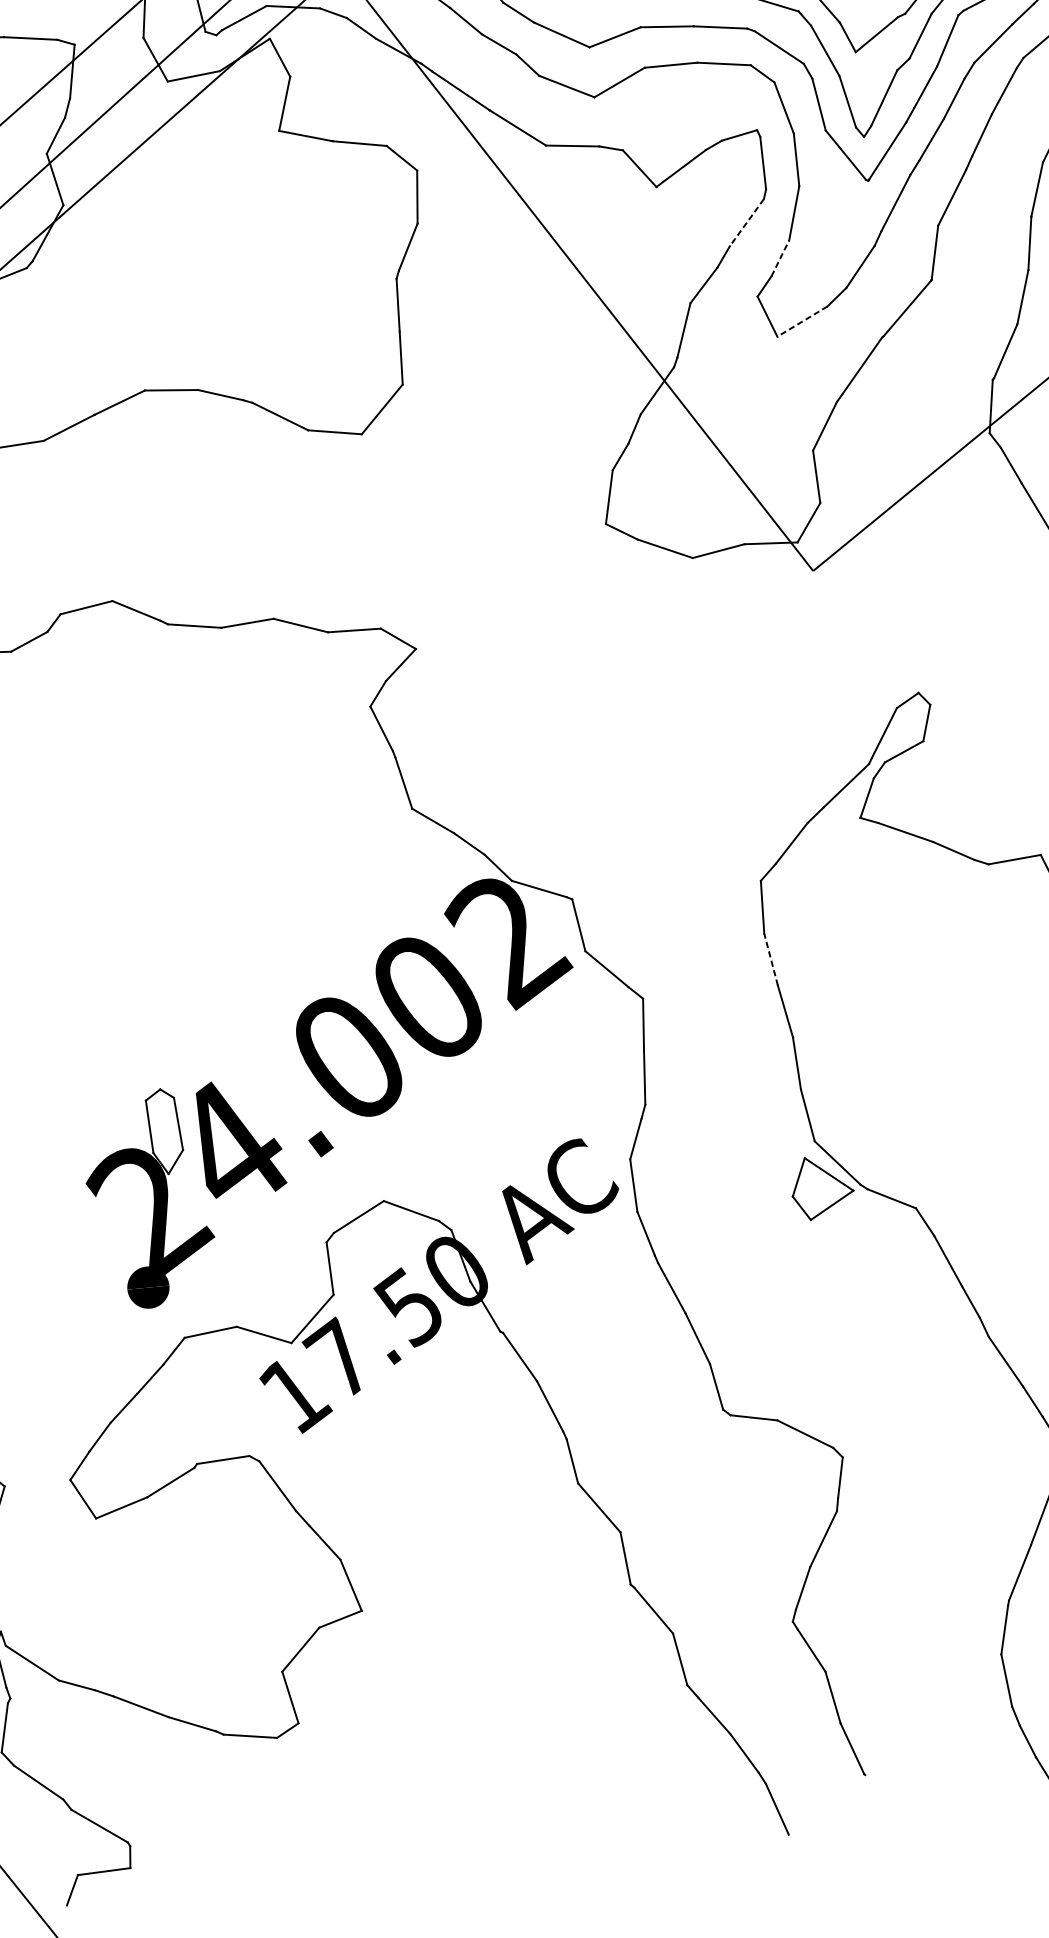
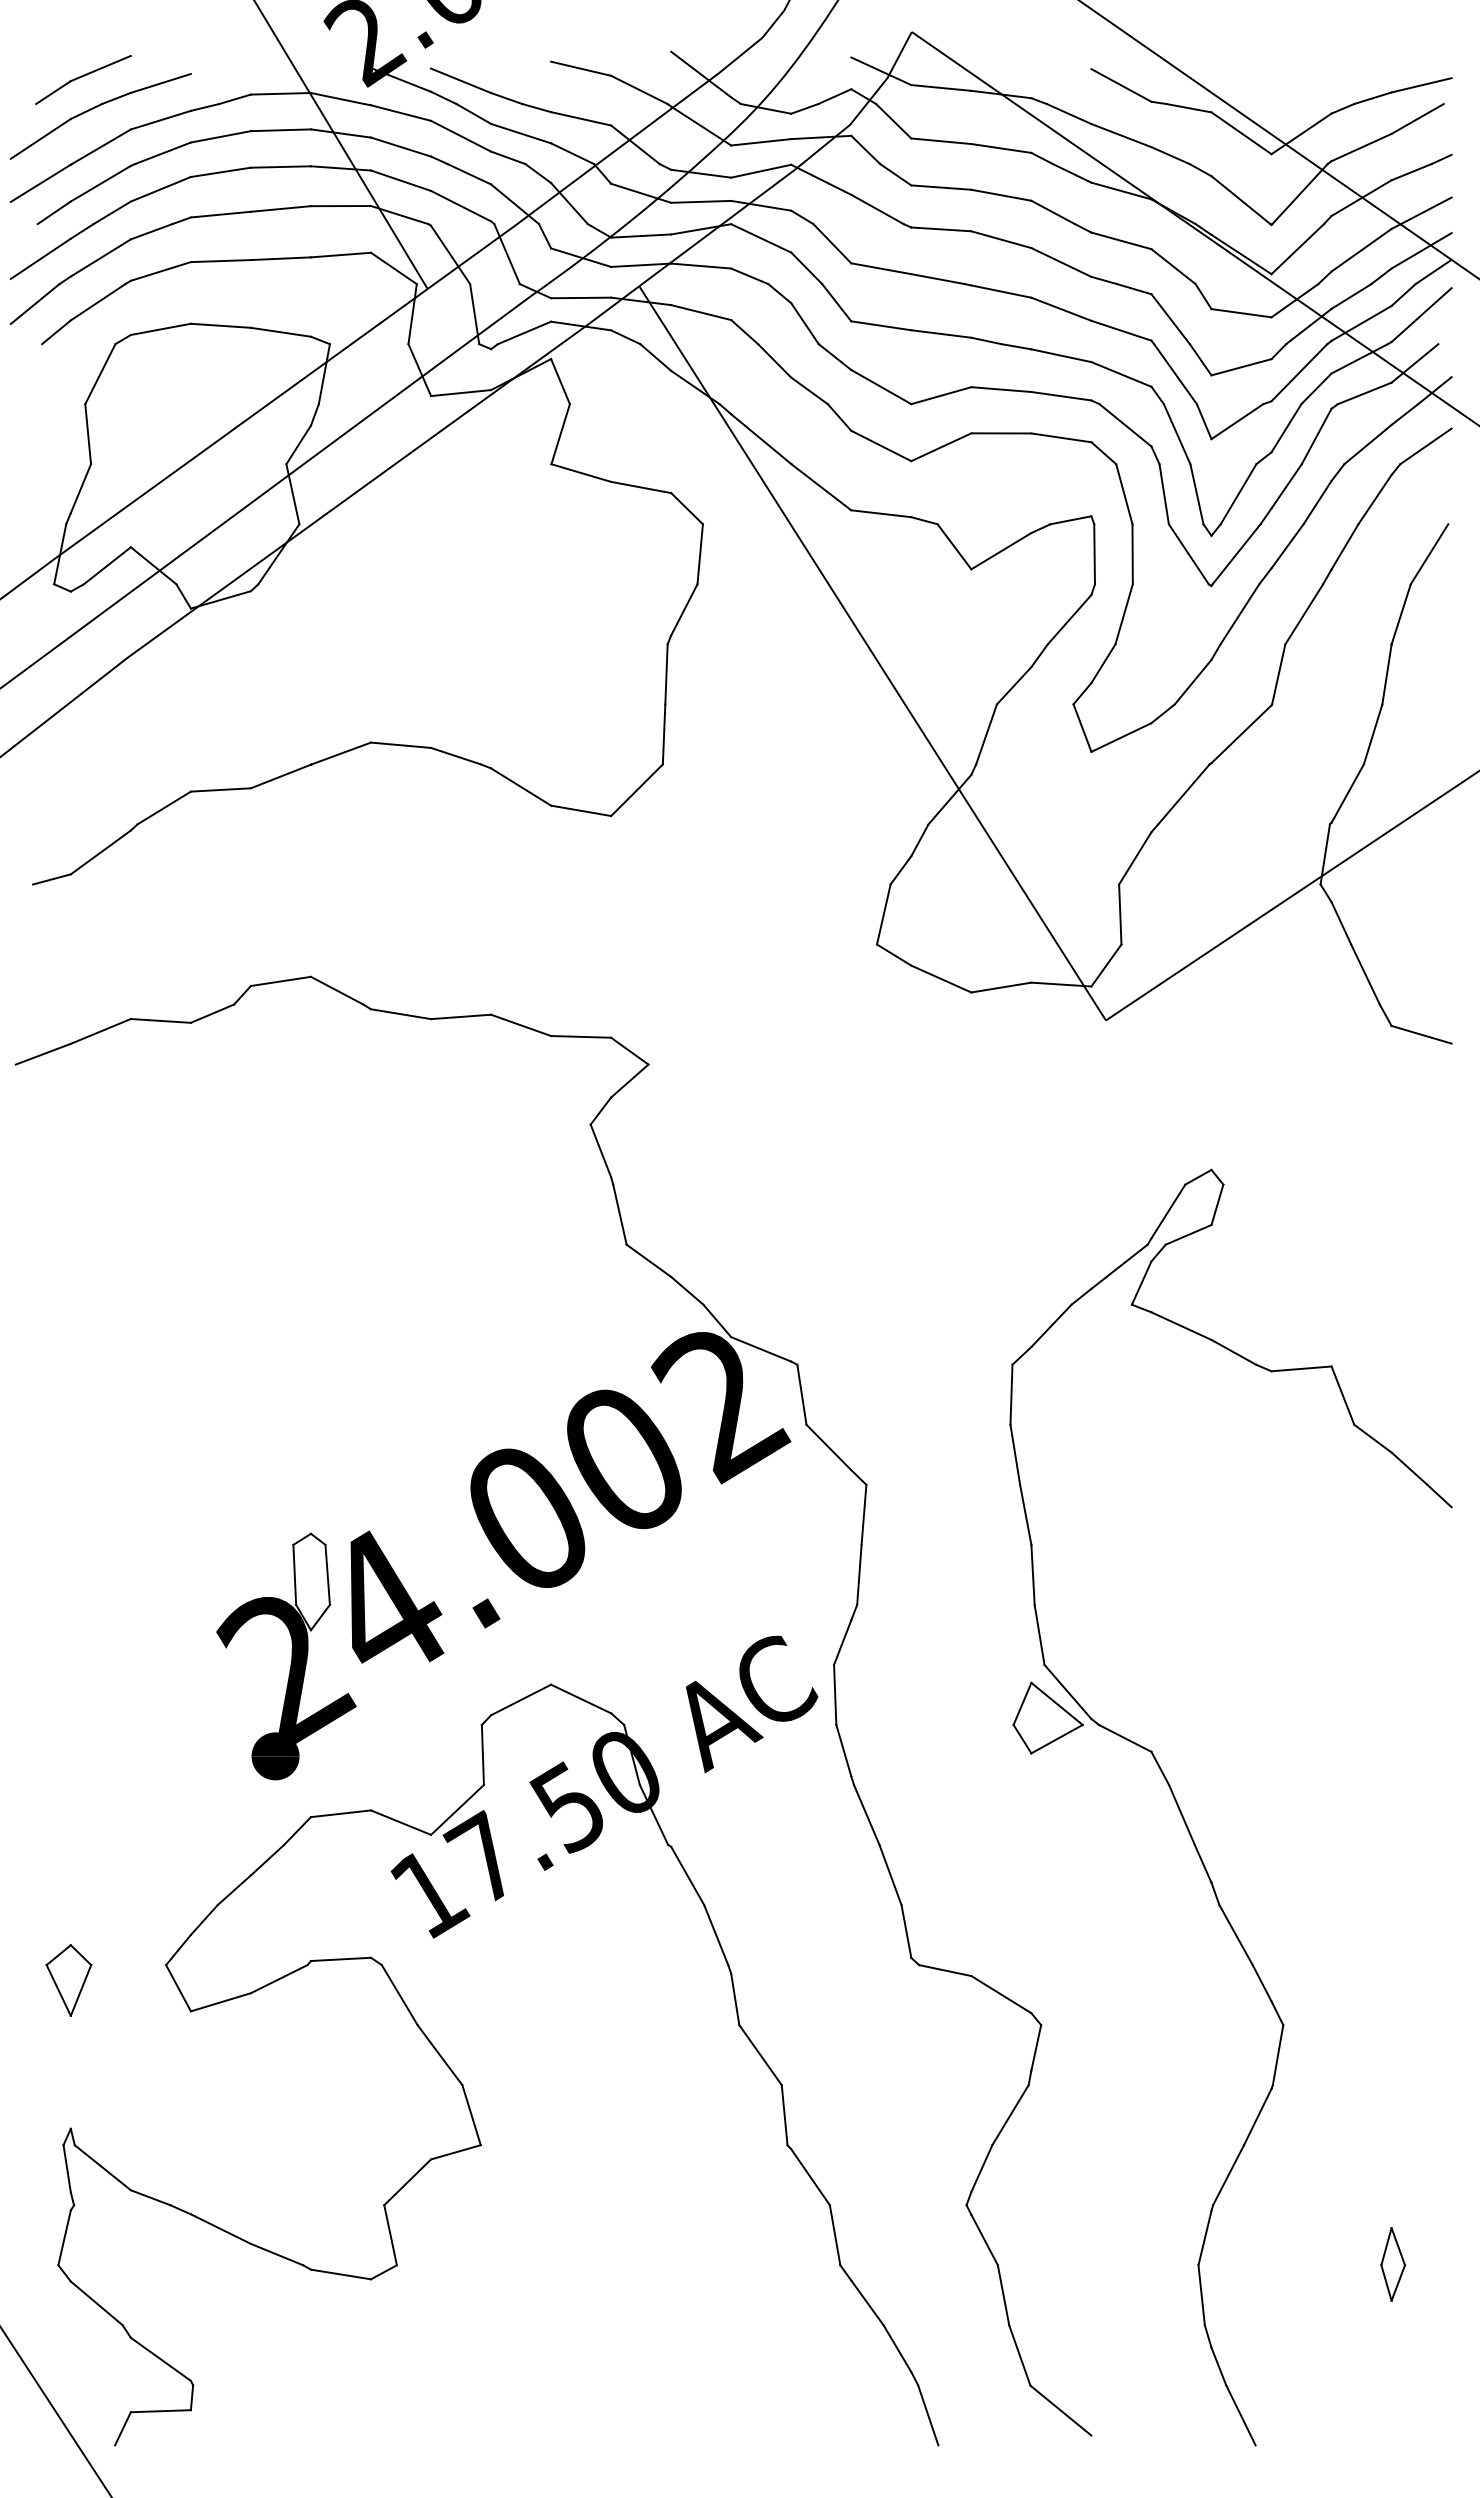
line: (746, 222) -> (1069, 619), dashed -> solid
line: (780, 258) -> (1103, 663), dashed -> solid
line: (802, 321) -> (1121, 737), dashed -> solid
line: (771, 959) -> (1015, 1454), dashed -> solid
line: (893, 1793) -> (1061, 2410), added

